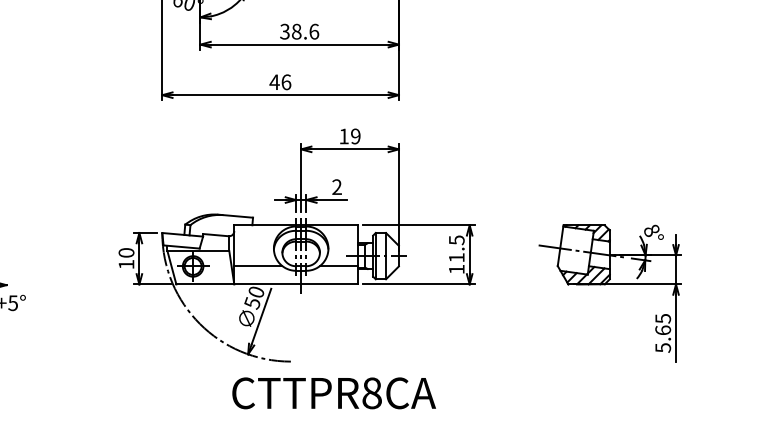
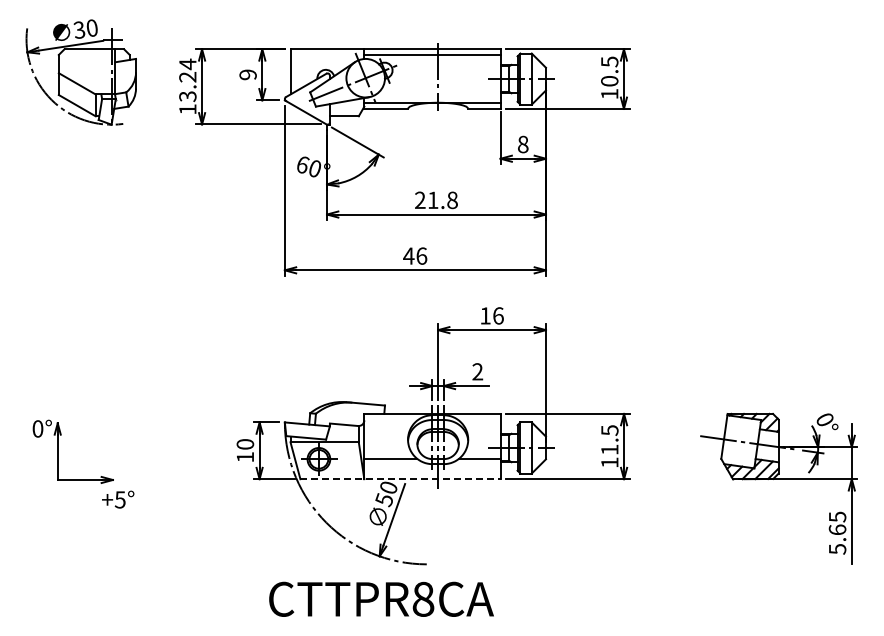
text: (298, 31) -> (435, 200), 38.6 -> 21.8
text: (355, 136) -> (498, 315), 19 -> 16
text: (651, 230) -> (824, 419), 8° -> 0°
line: (267, 284) -> (401, 479), solid -> dashed
text: (334, 392) -> (381, 598), moved

